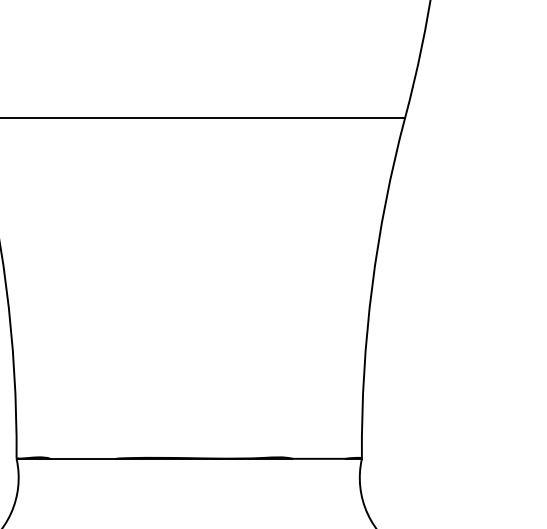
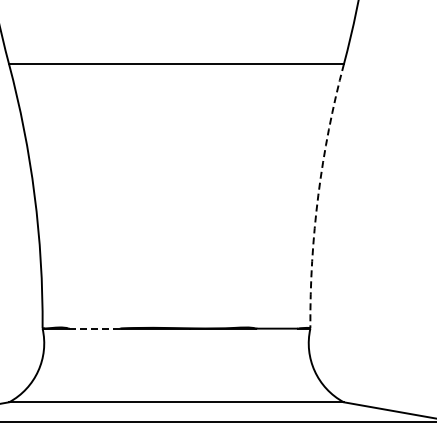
arc: (372, 287) -> (318, 195), solid -> dashed
line: (83, 458) -> (94, 328), solid -> dashed

